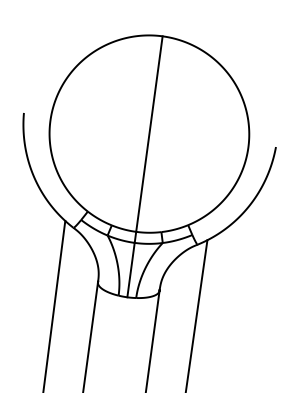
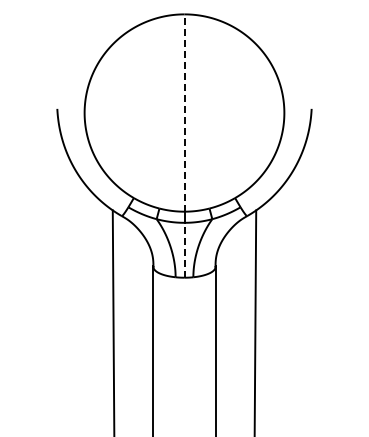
line: (149, 134) -> (184, 113), solid -> dashed
line: (131, 269) -> (184, 249), solid -> dashed

